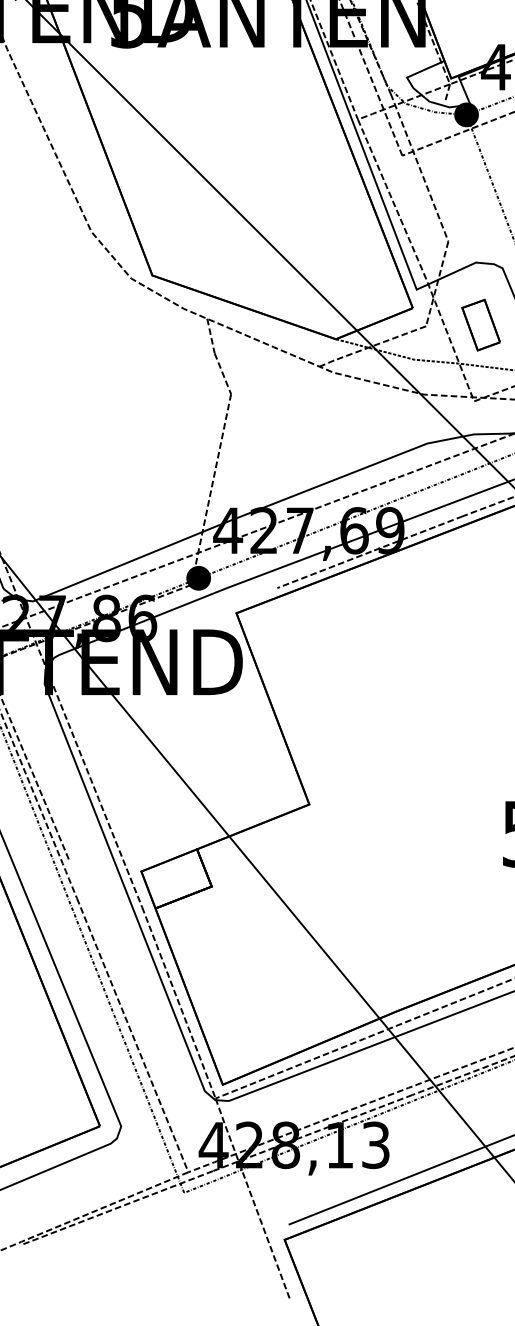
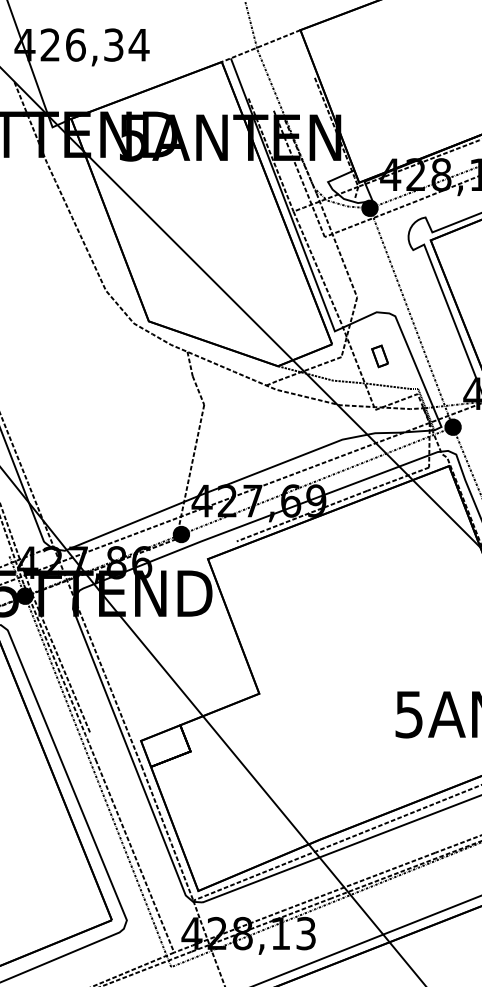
part: (480, 325) -> (379, 356), size x0.6

